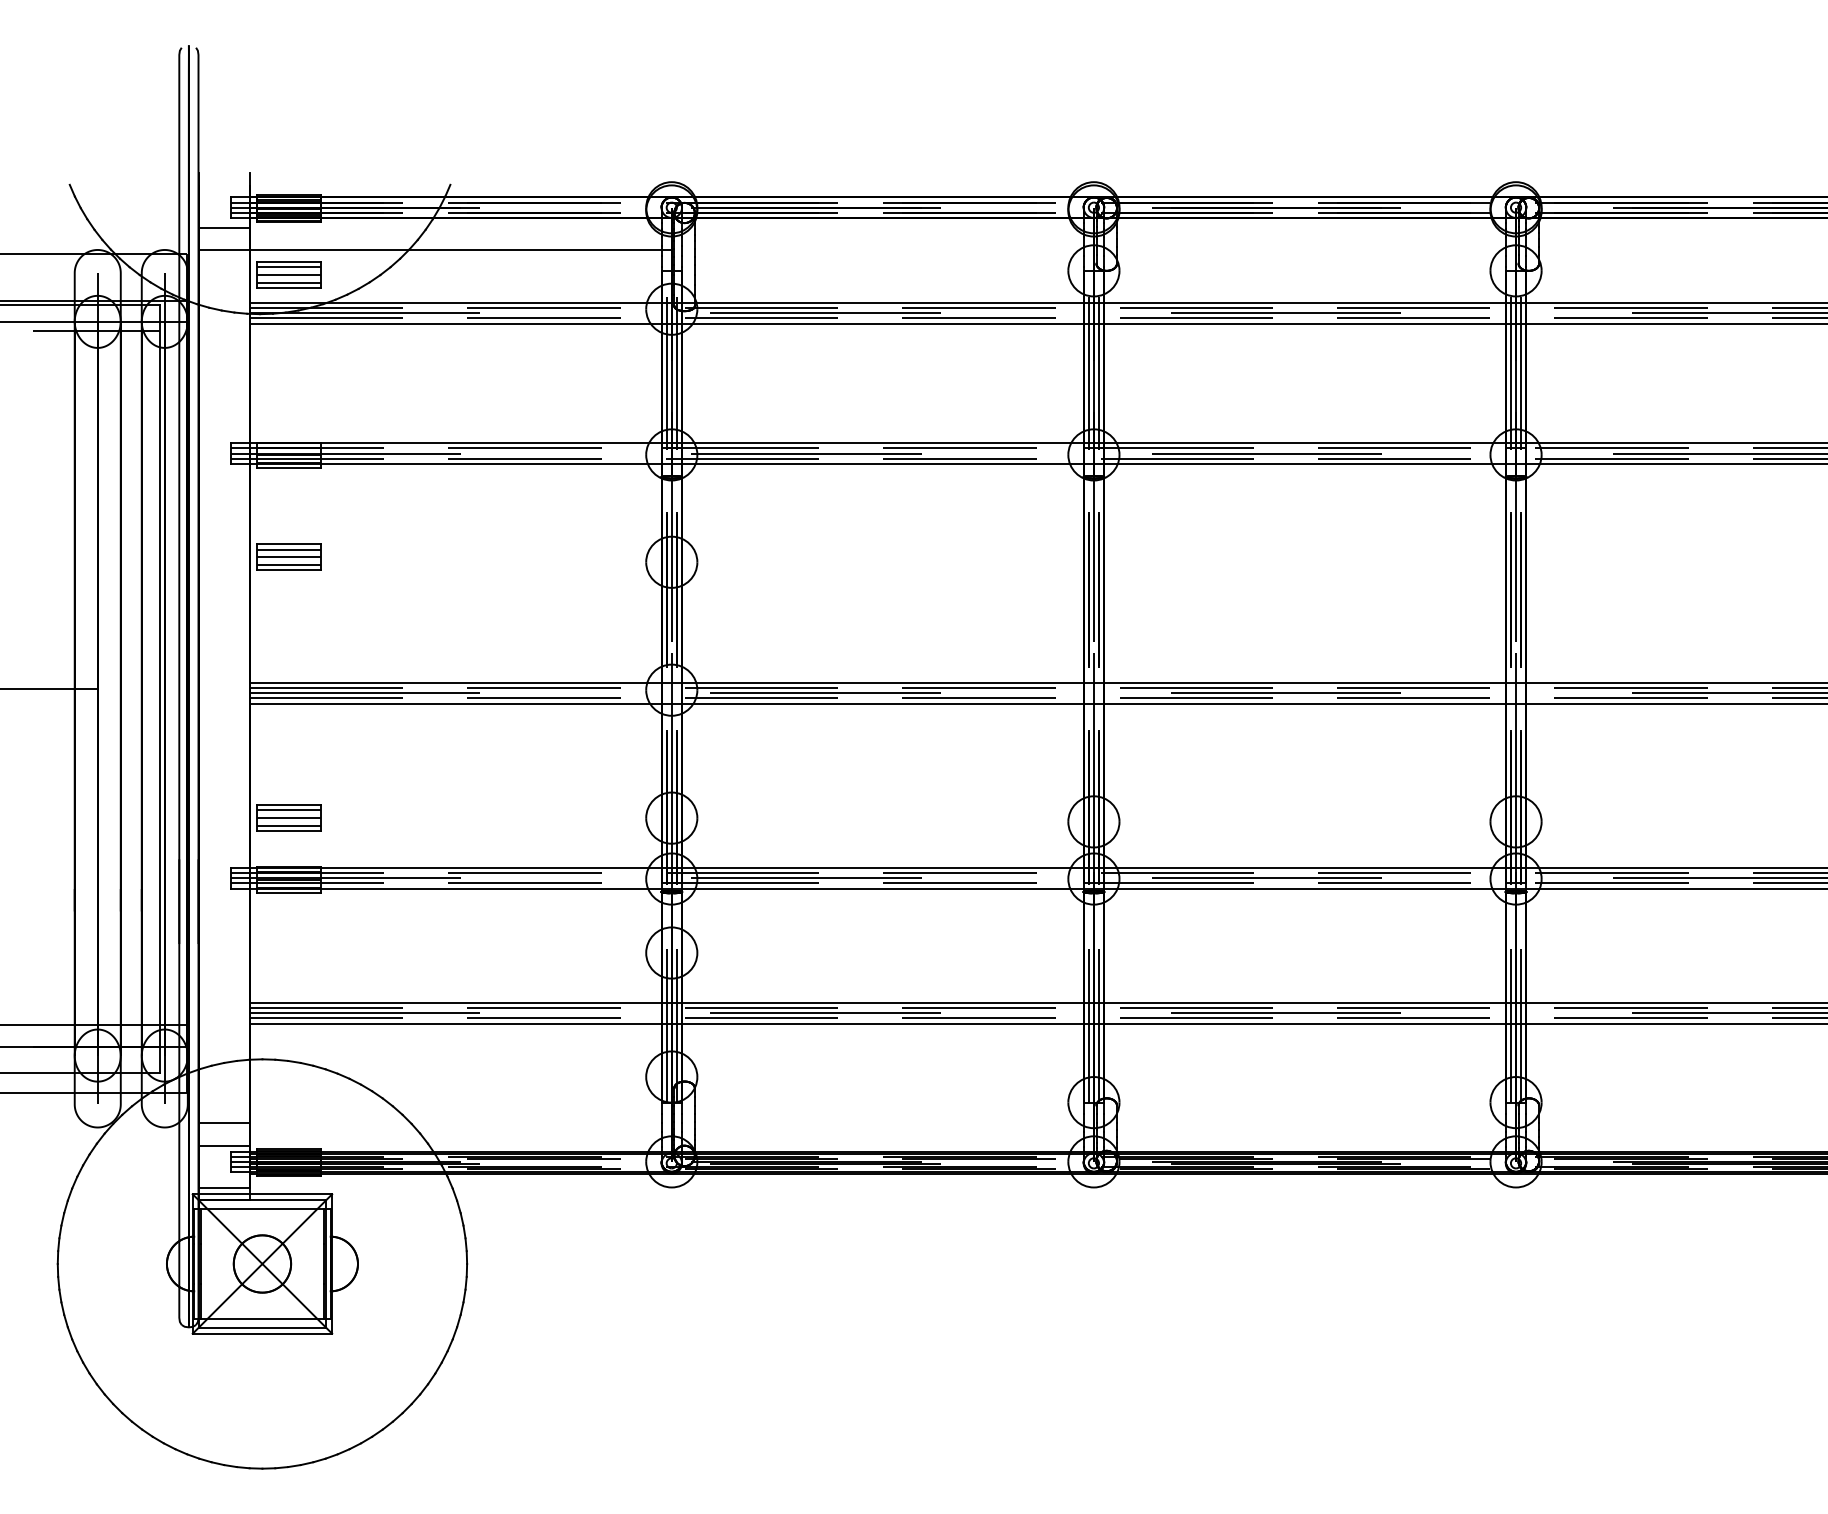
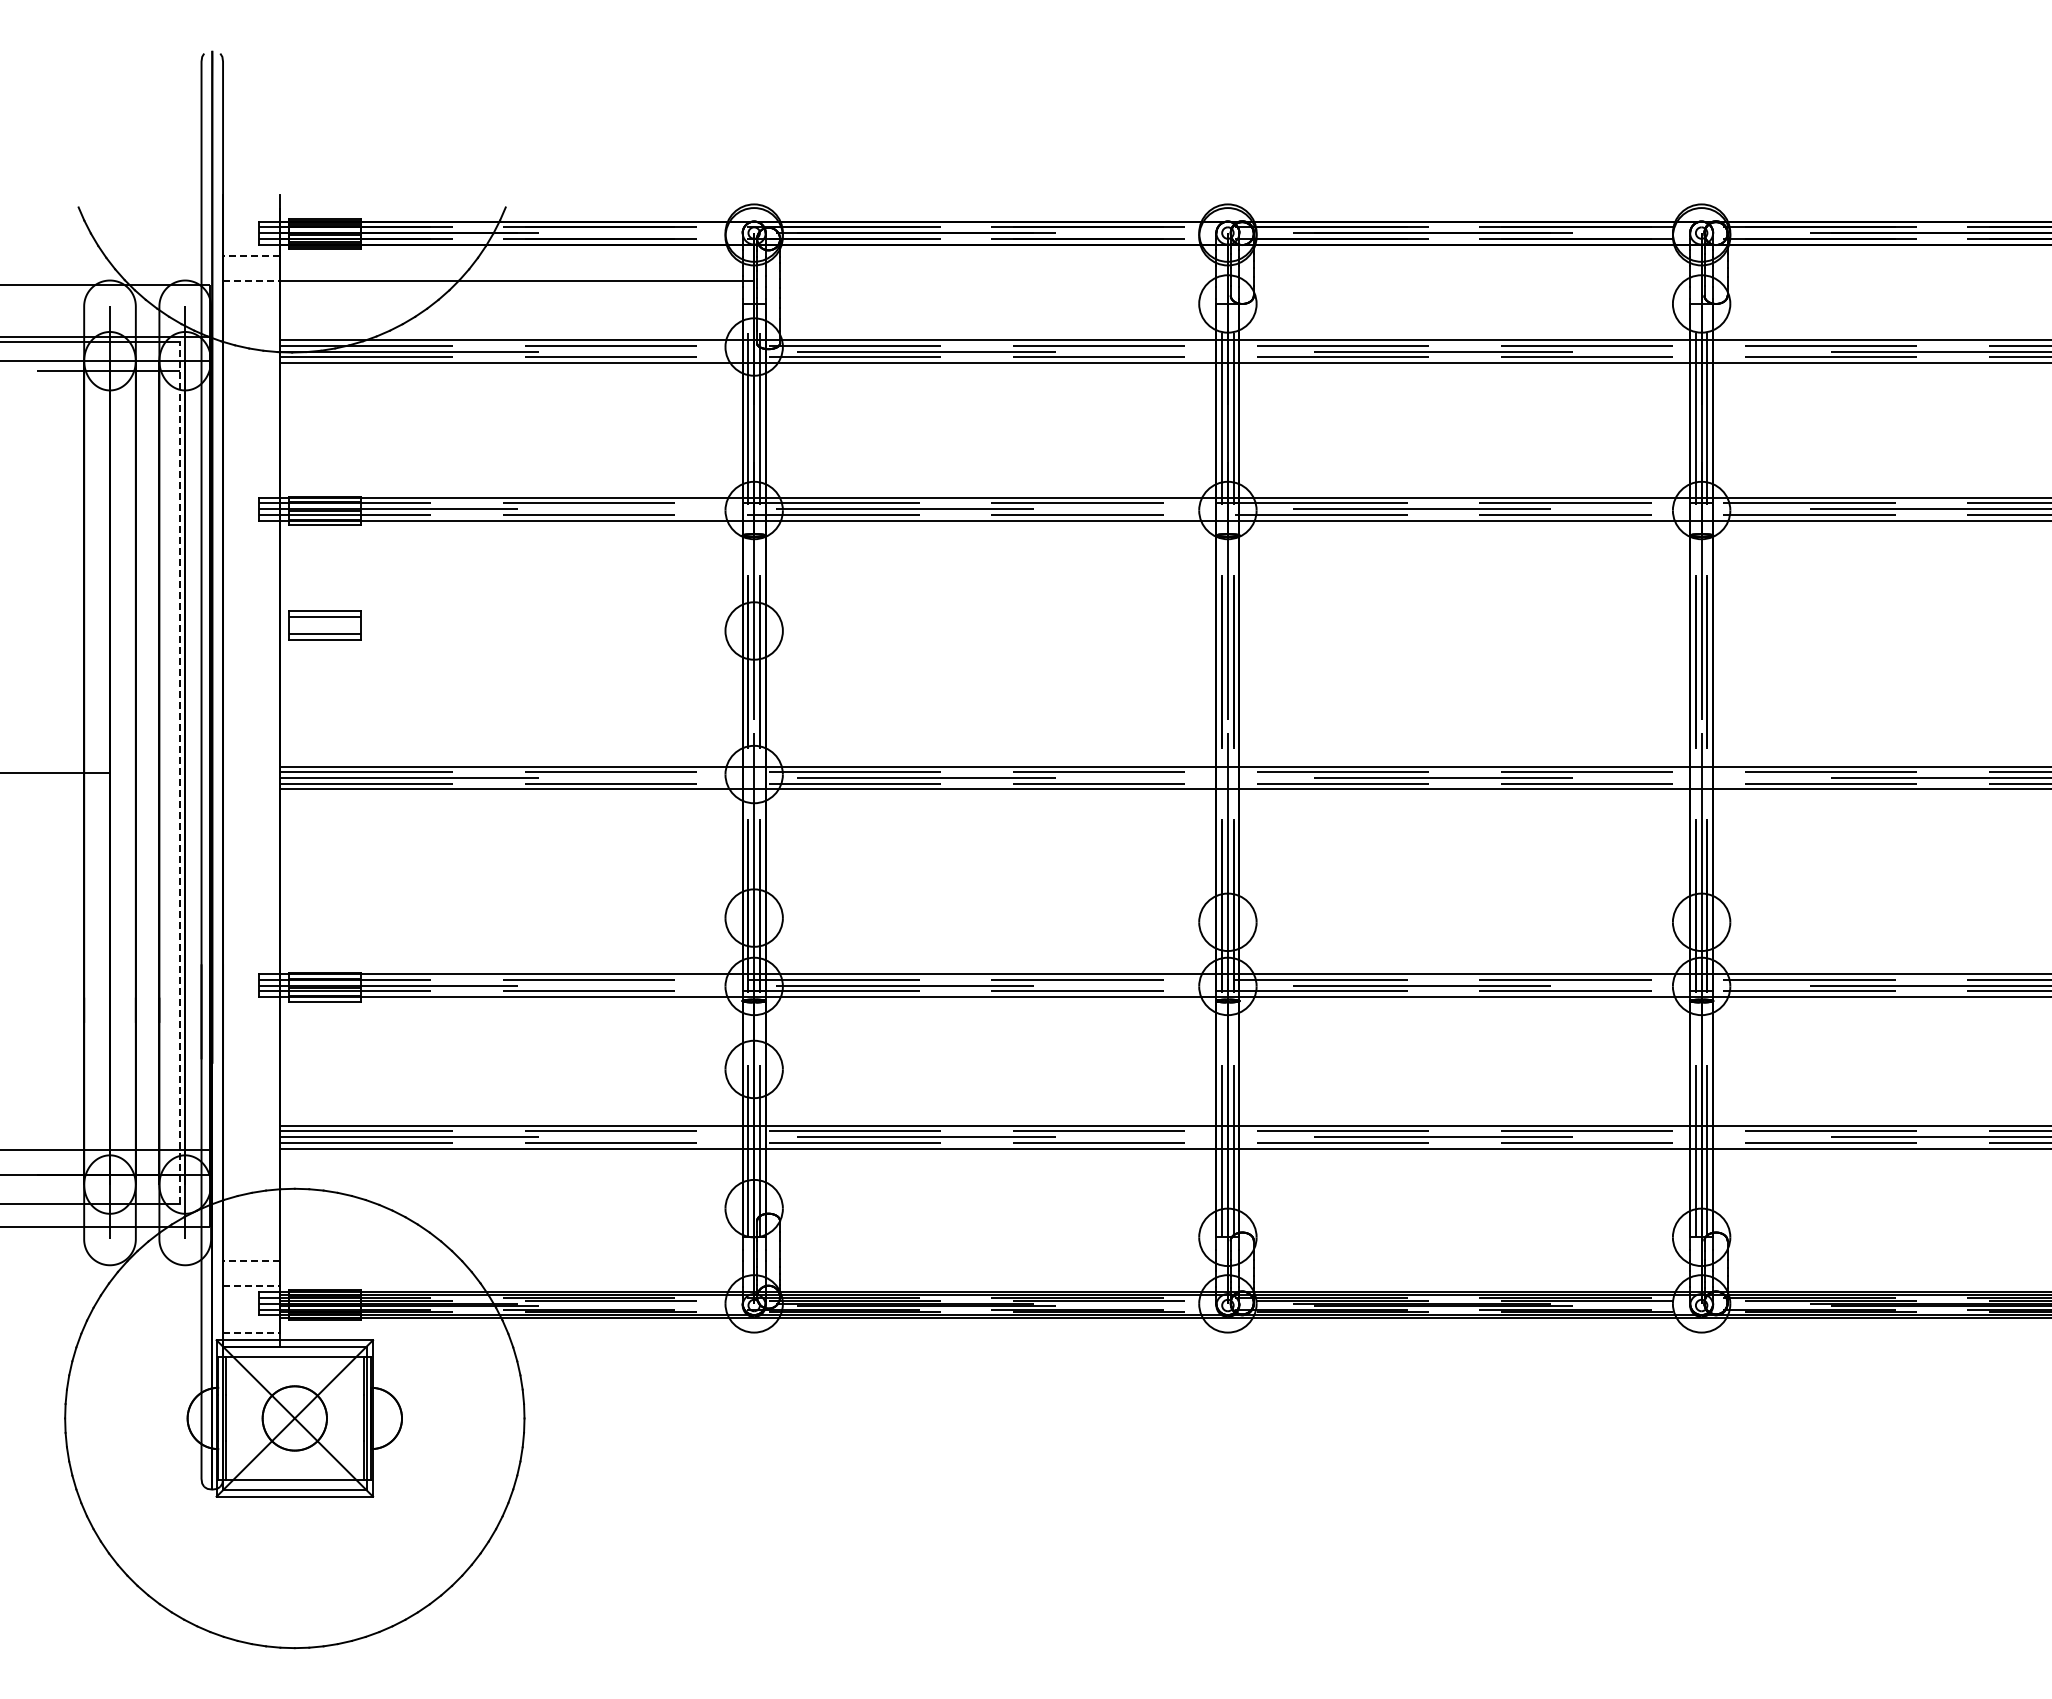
line: (223, 228) -> (251, 256), solid -> dashed
line: (223, 249) -> (251, 280), solid -> dashed
part: (288, 274) -> (324, 308), removed
line: (288, 557) -> (324, 625), removed
line: (160, 688) -> (180, 772), solid -> dashed
part: (288, 817) -> (324, 917), removed
line: (223, 1123) -> (251, 1260), solid -> dashed
line: (223, 1145) -> (251, 1285), solid -> dashed
line: (223, 1187) -> (251, 1332), solid -> dashed

